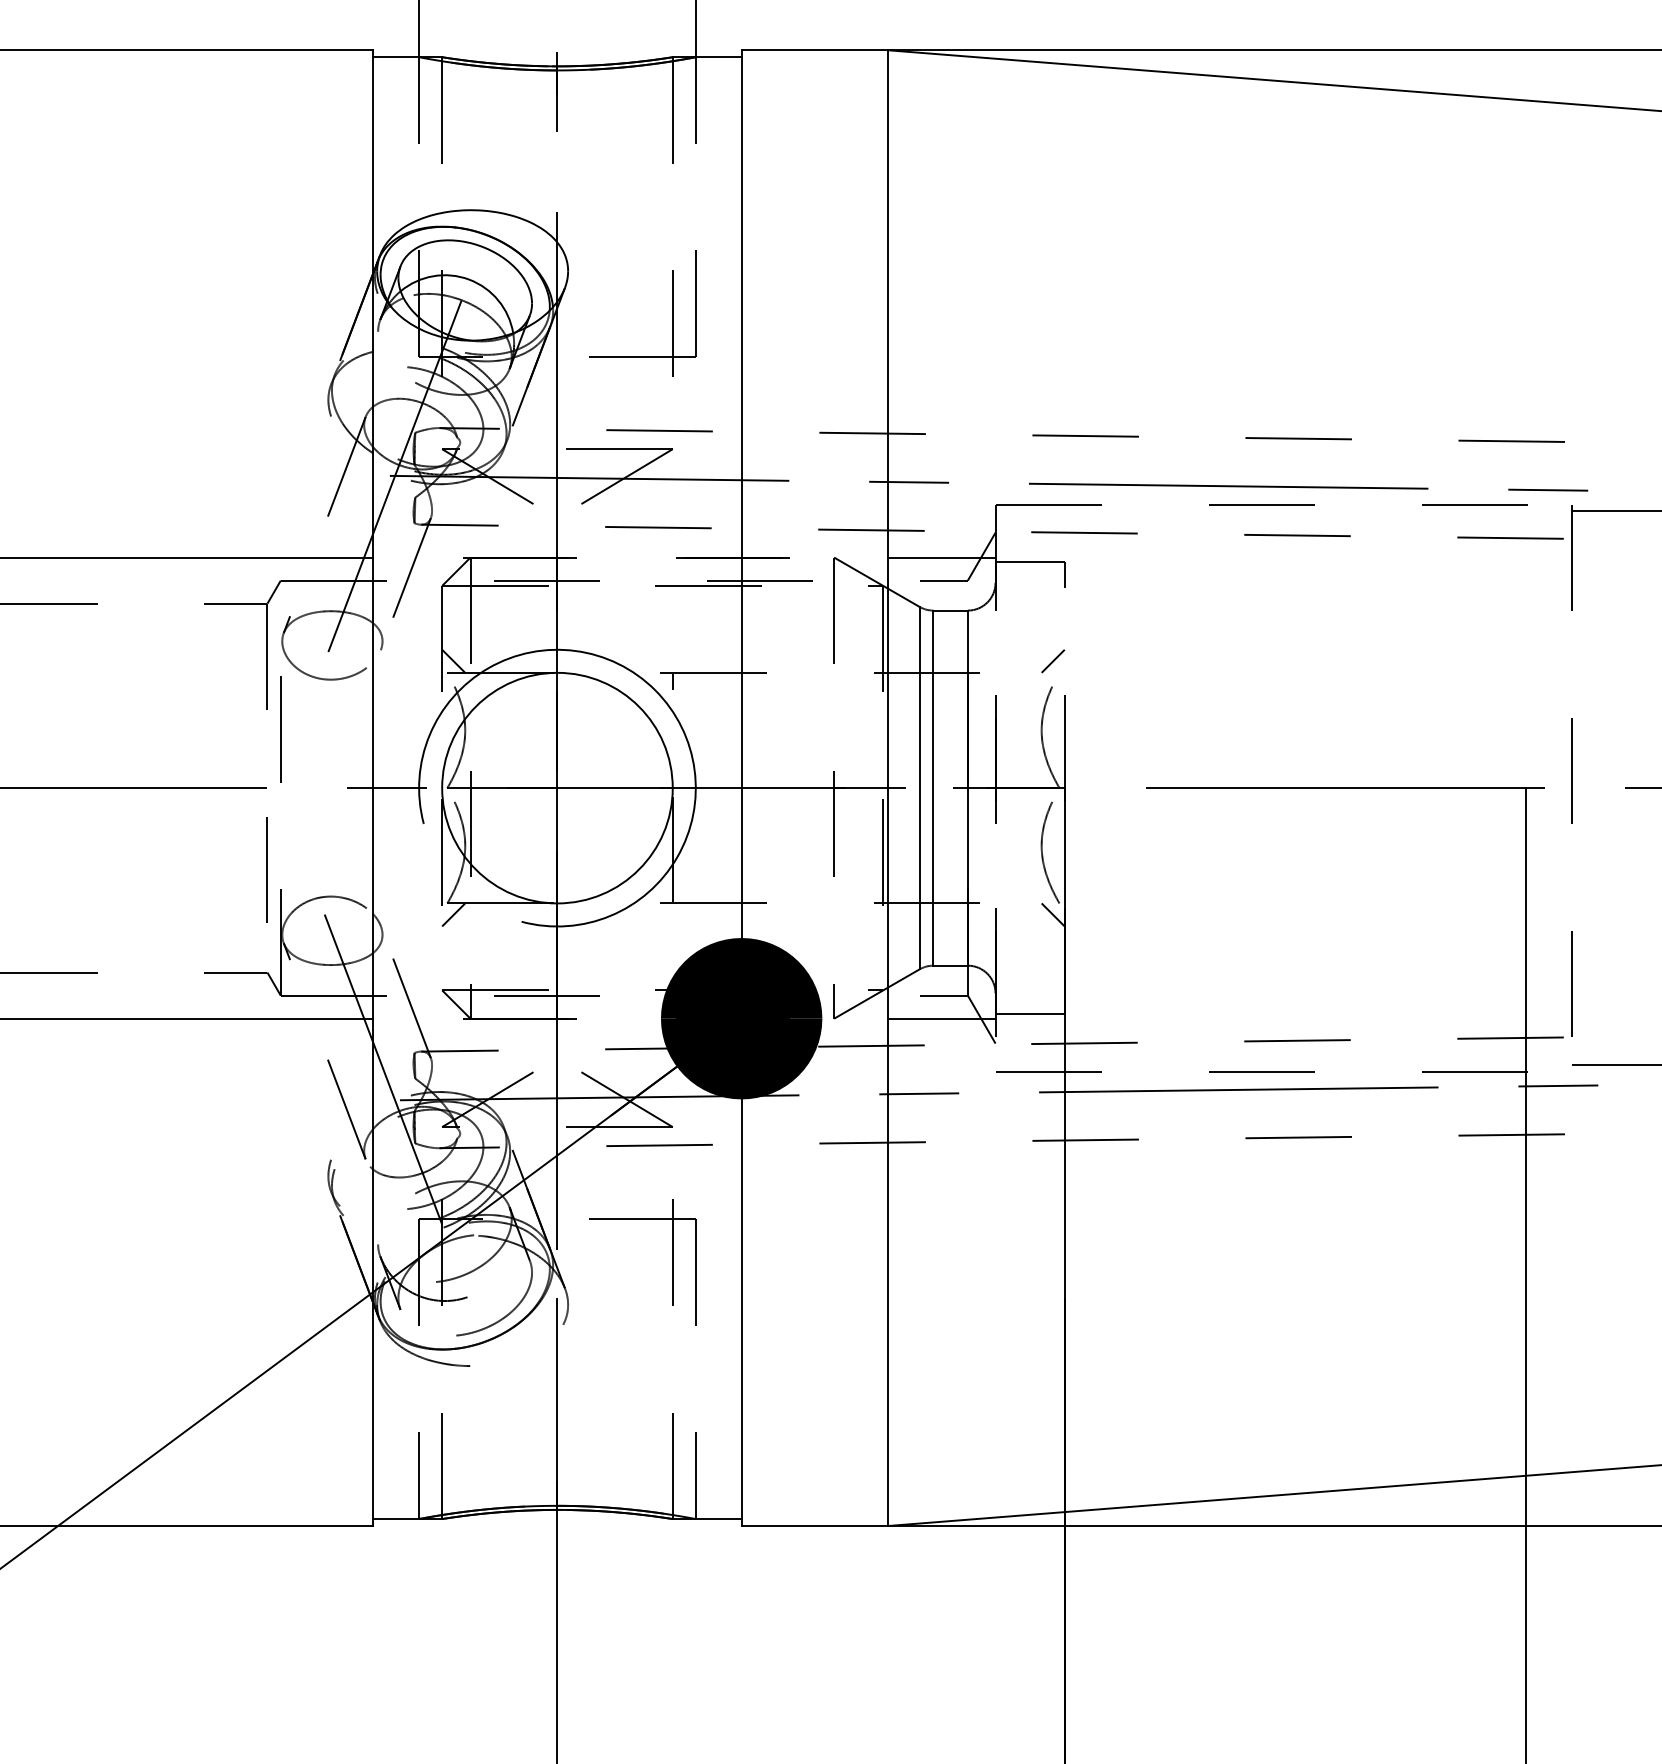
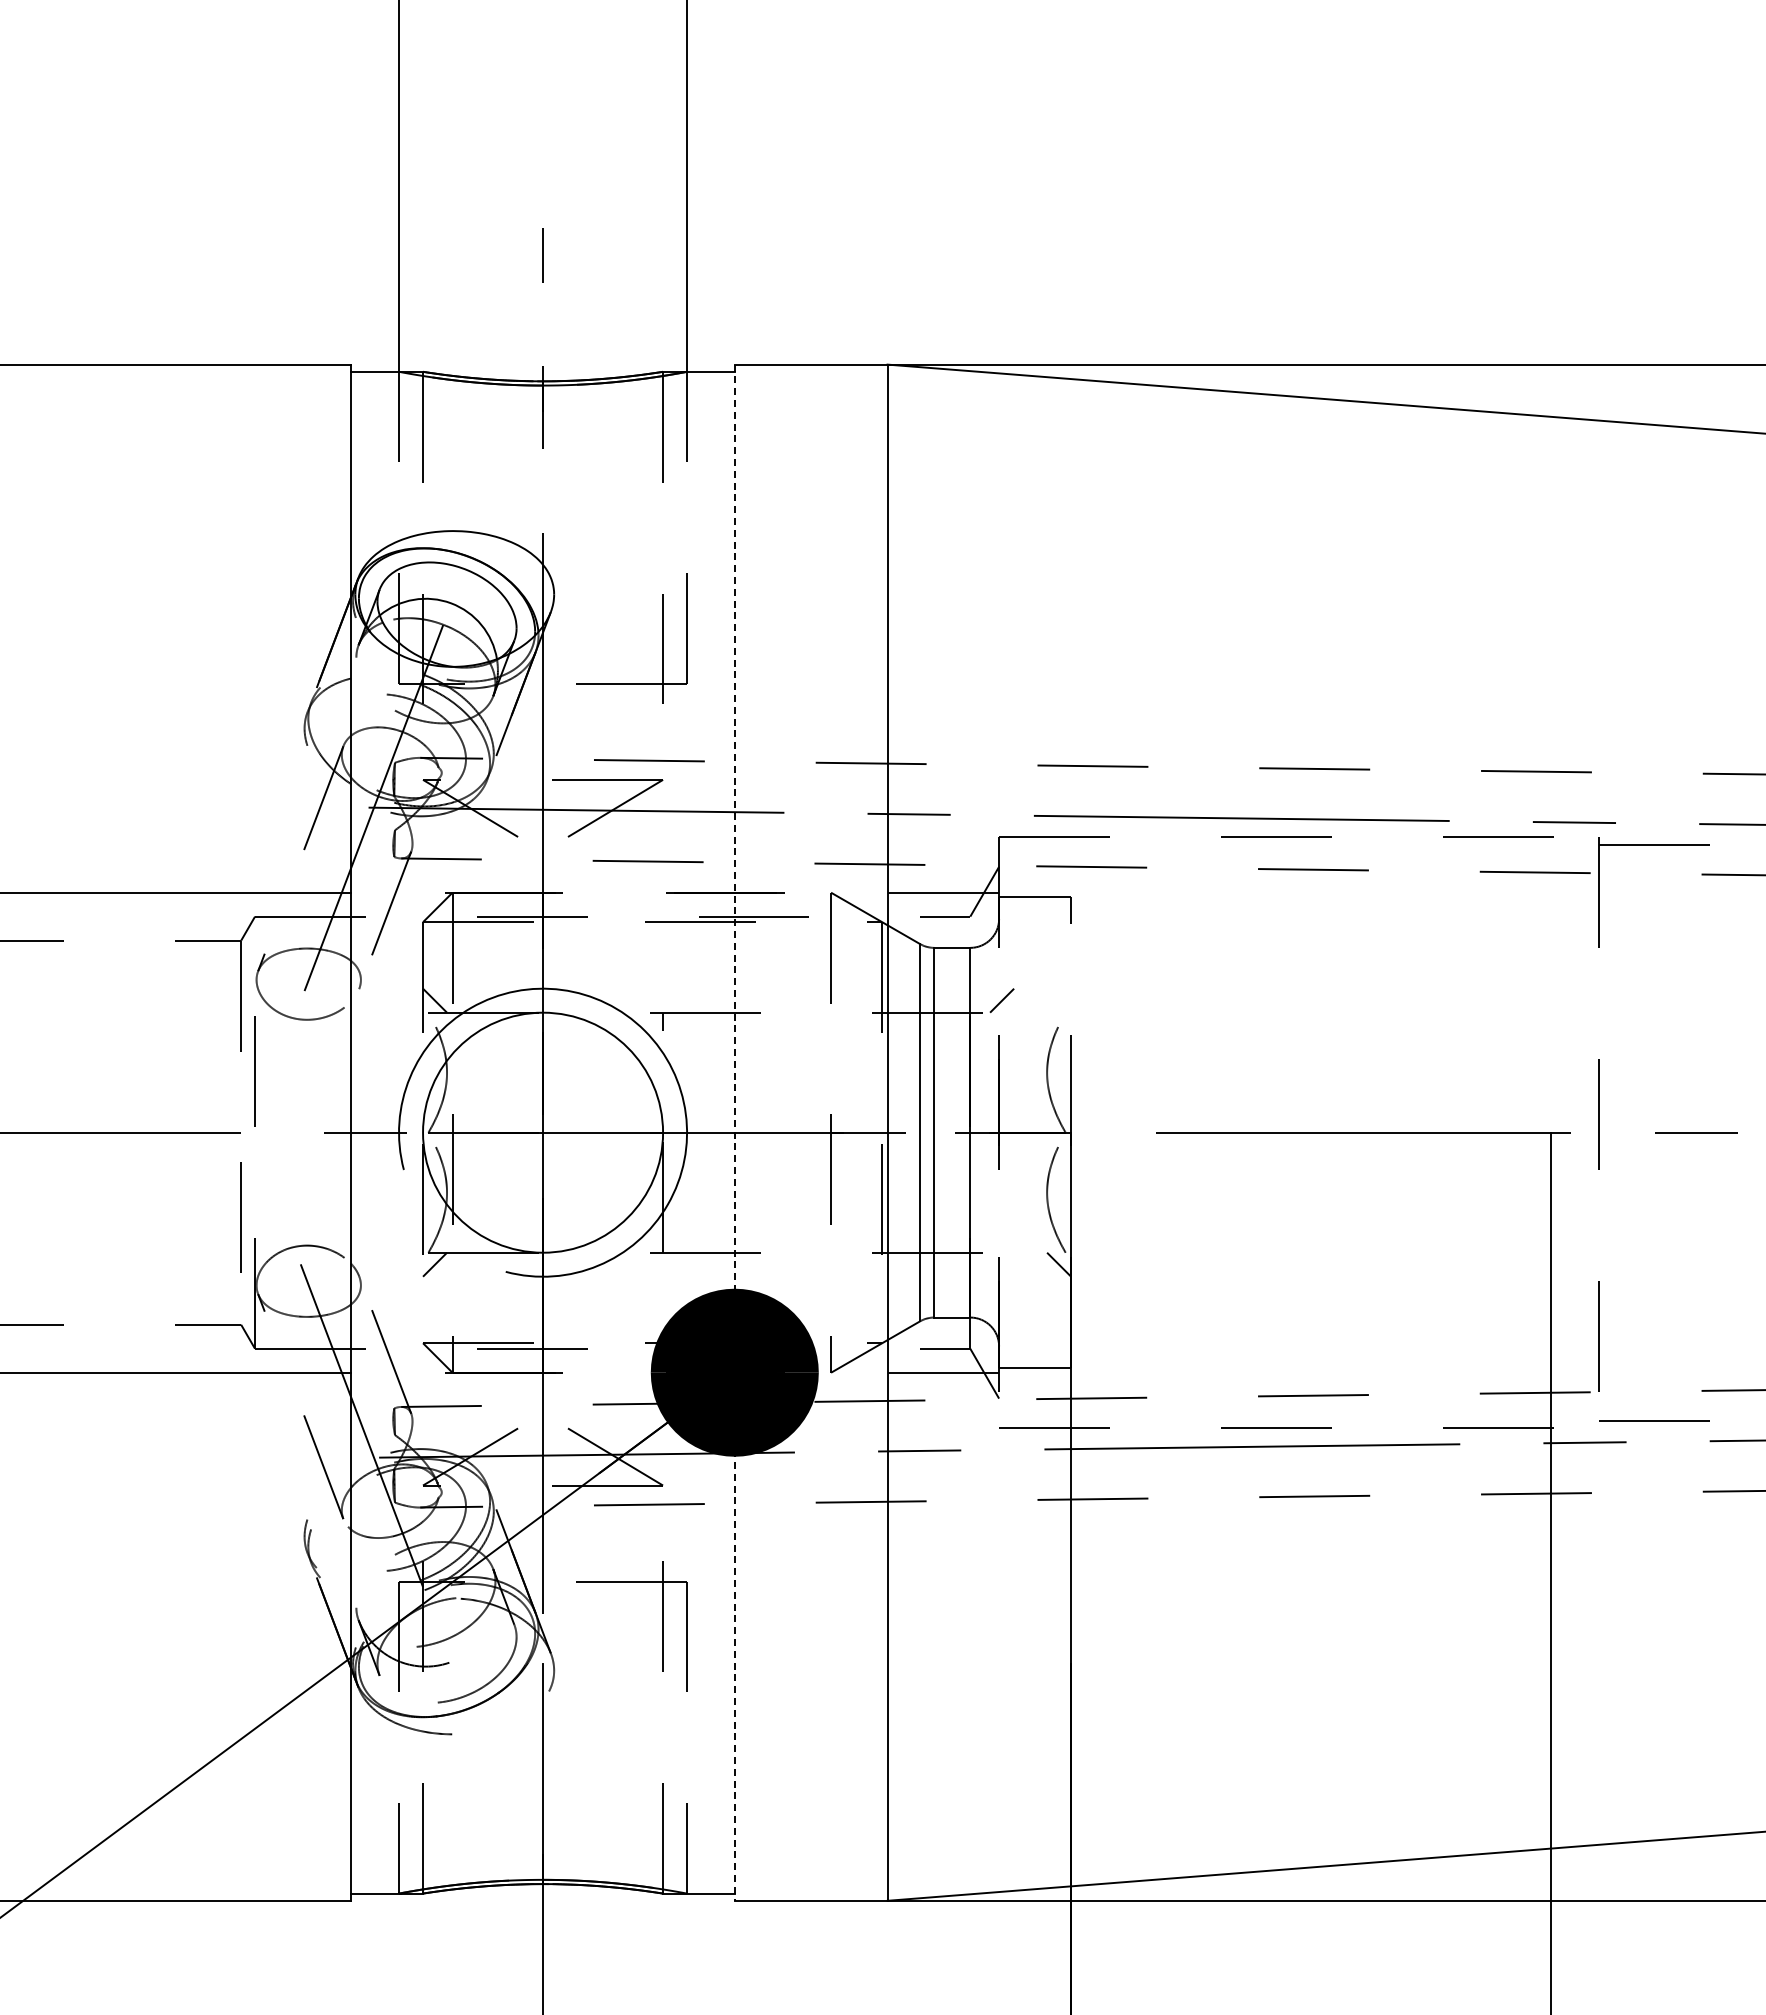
line: (1052, 661) -> (1001, 1000), moved
line: (742, 788) -> (735, 1133), solid -> dashed

